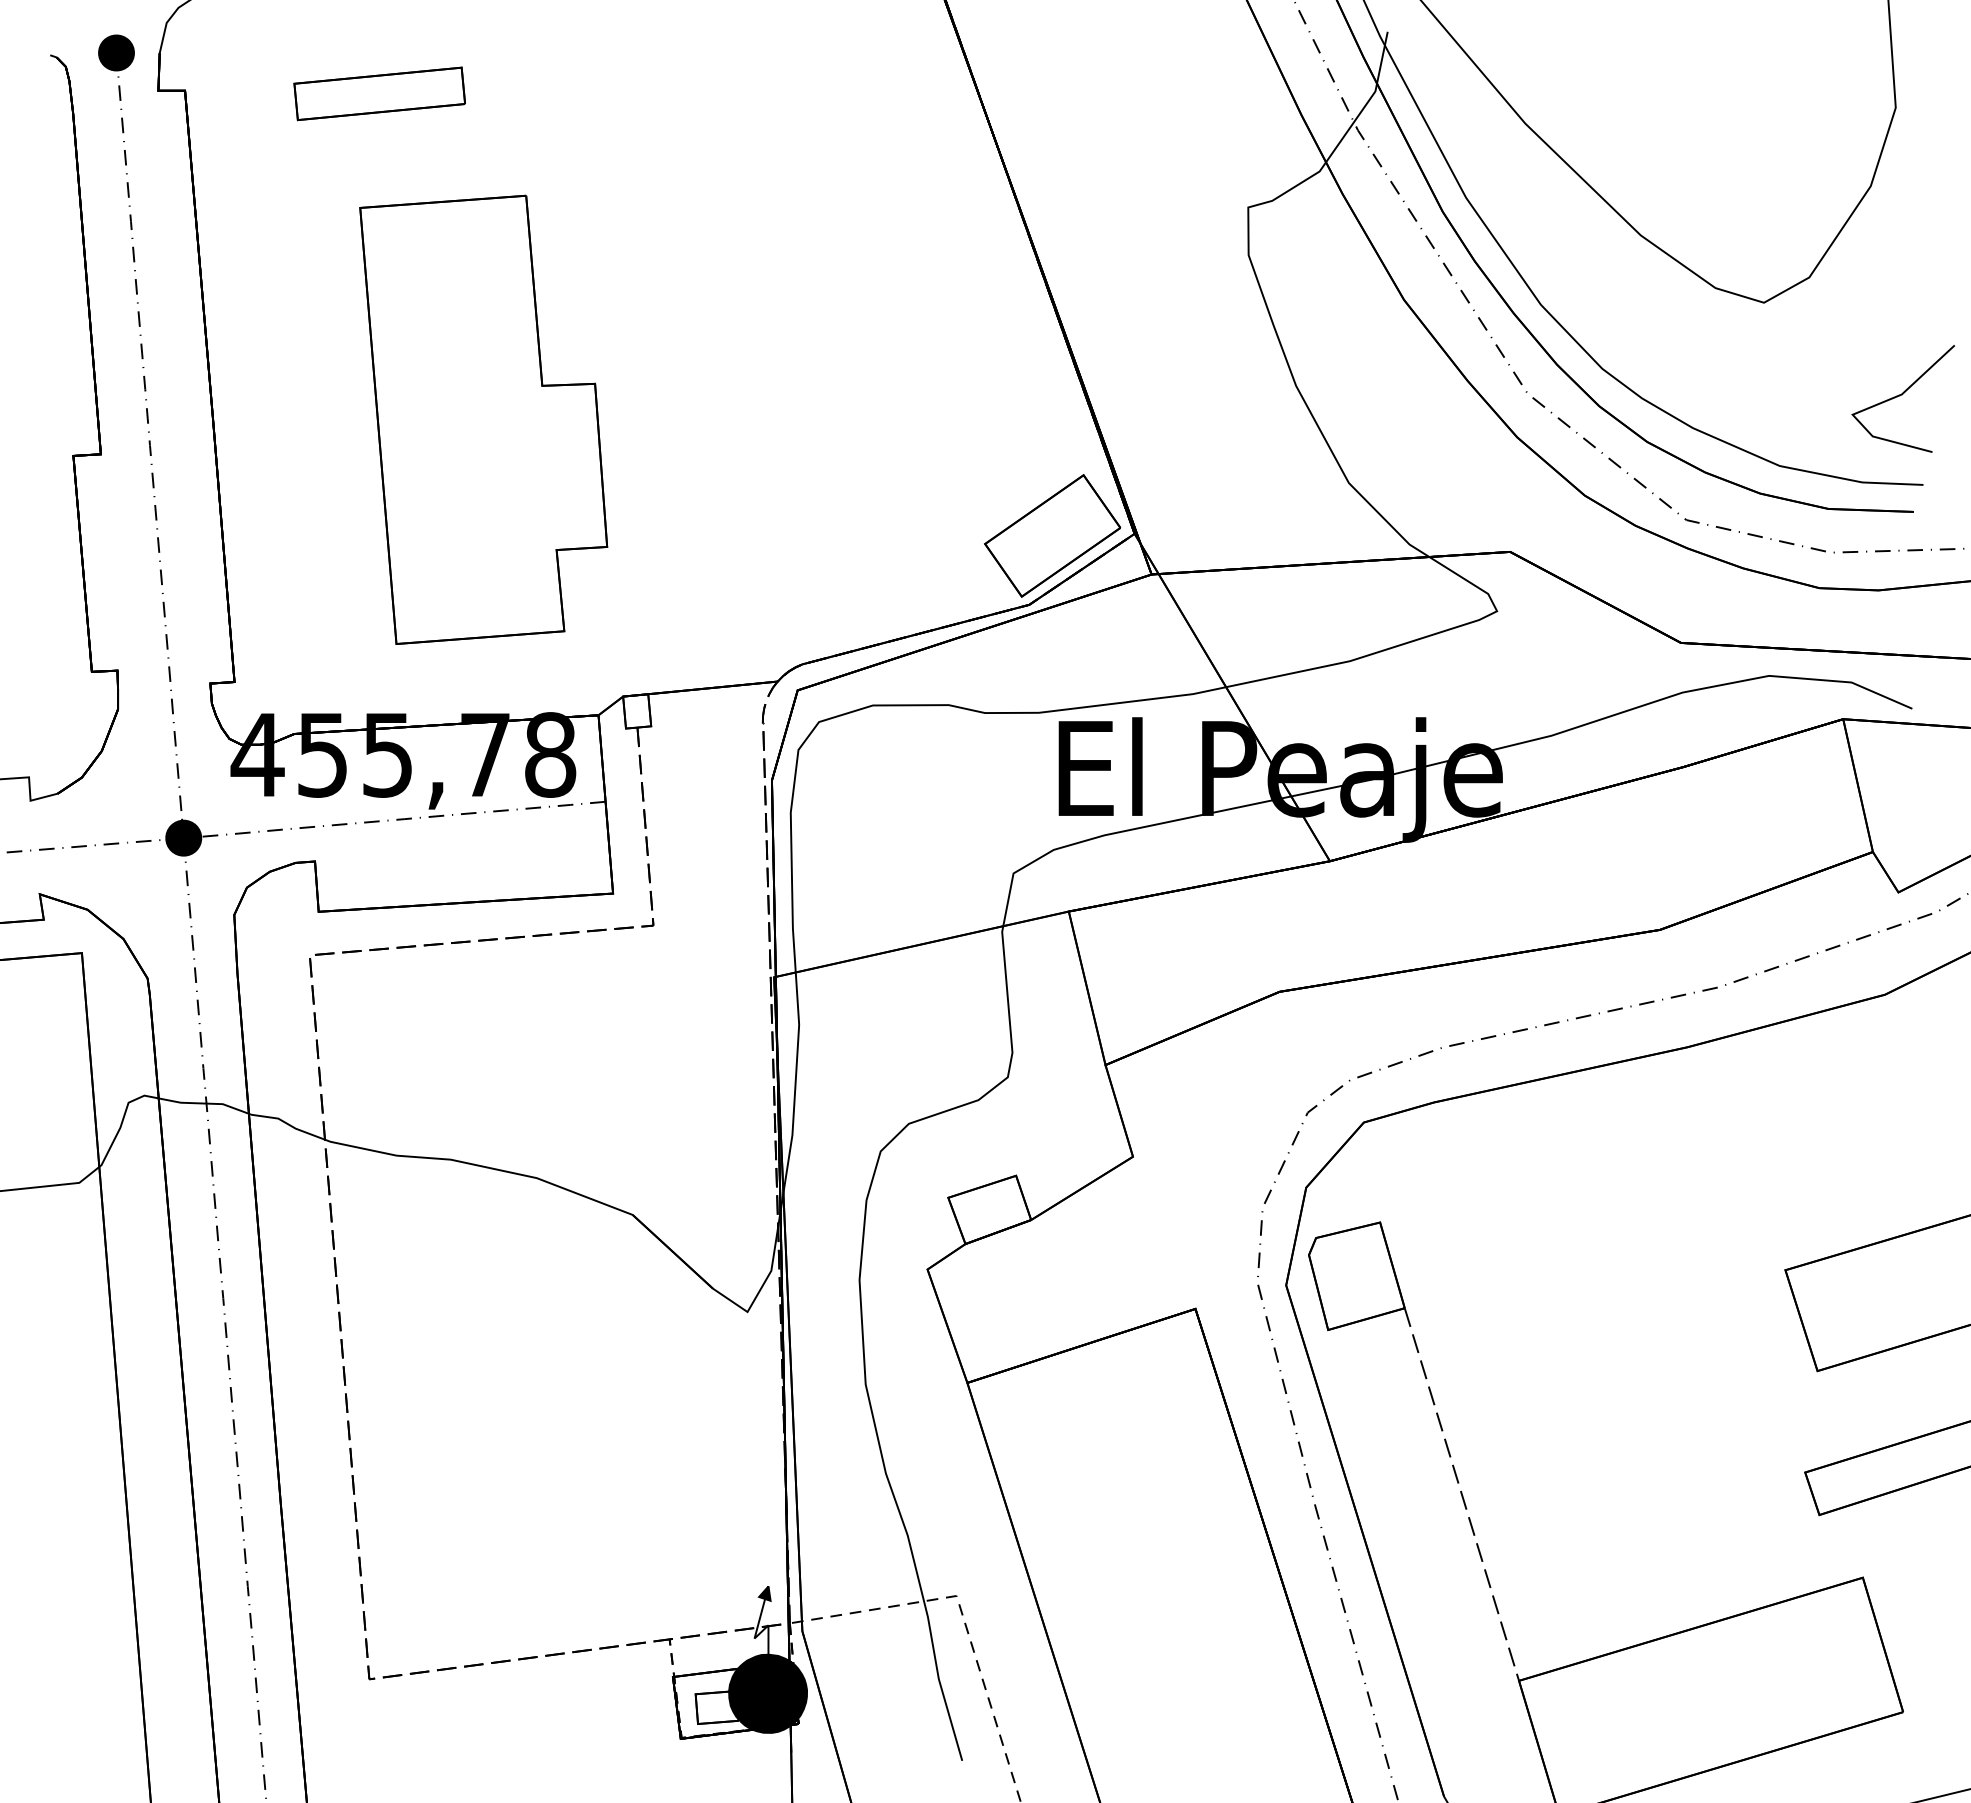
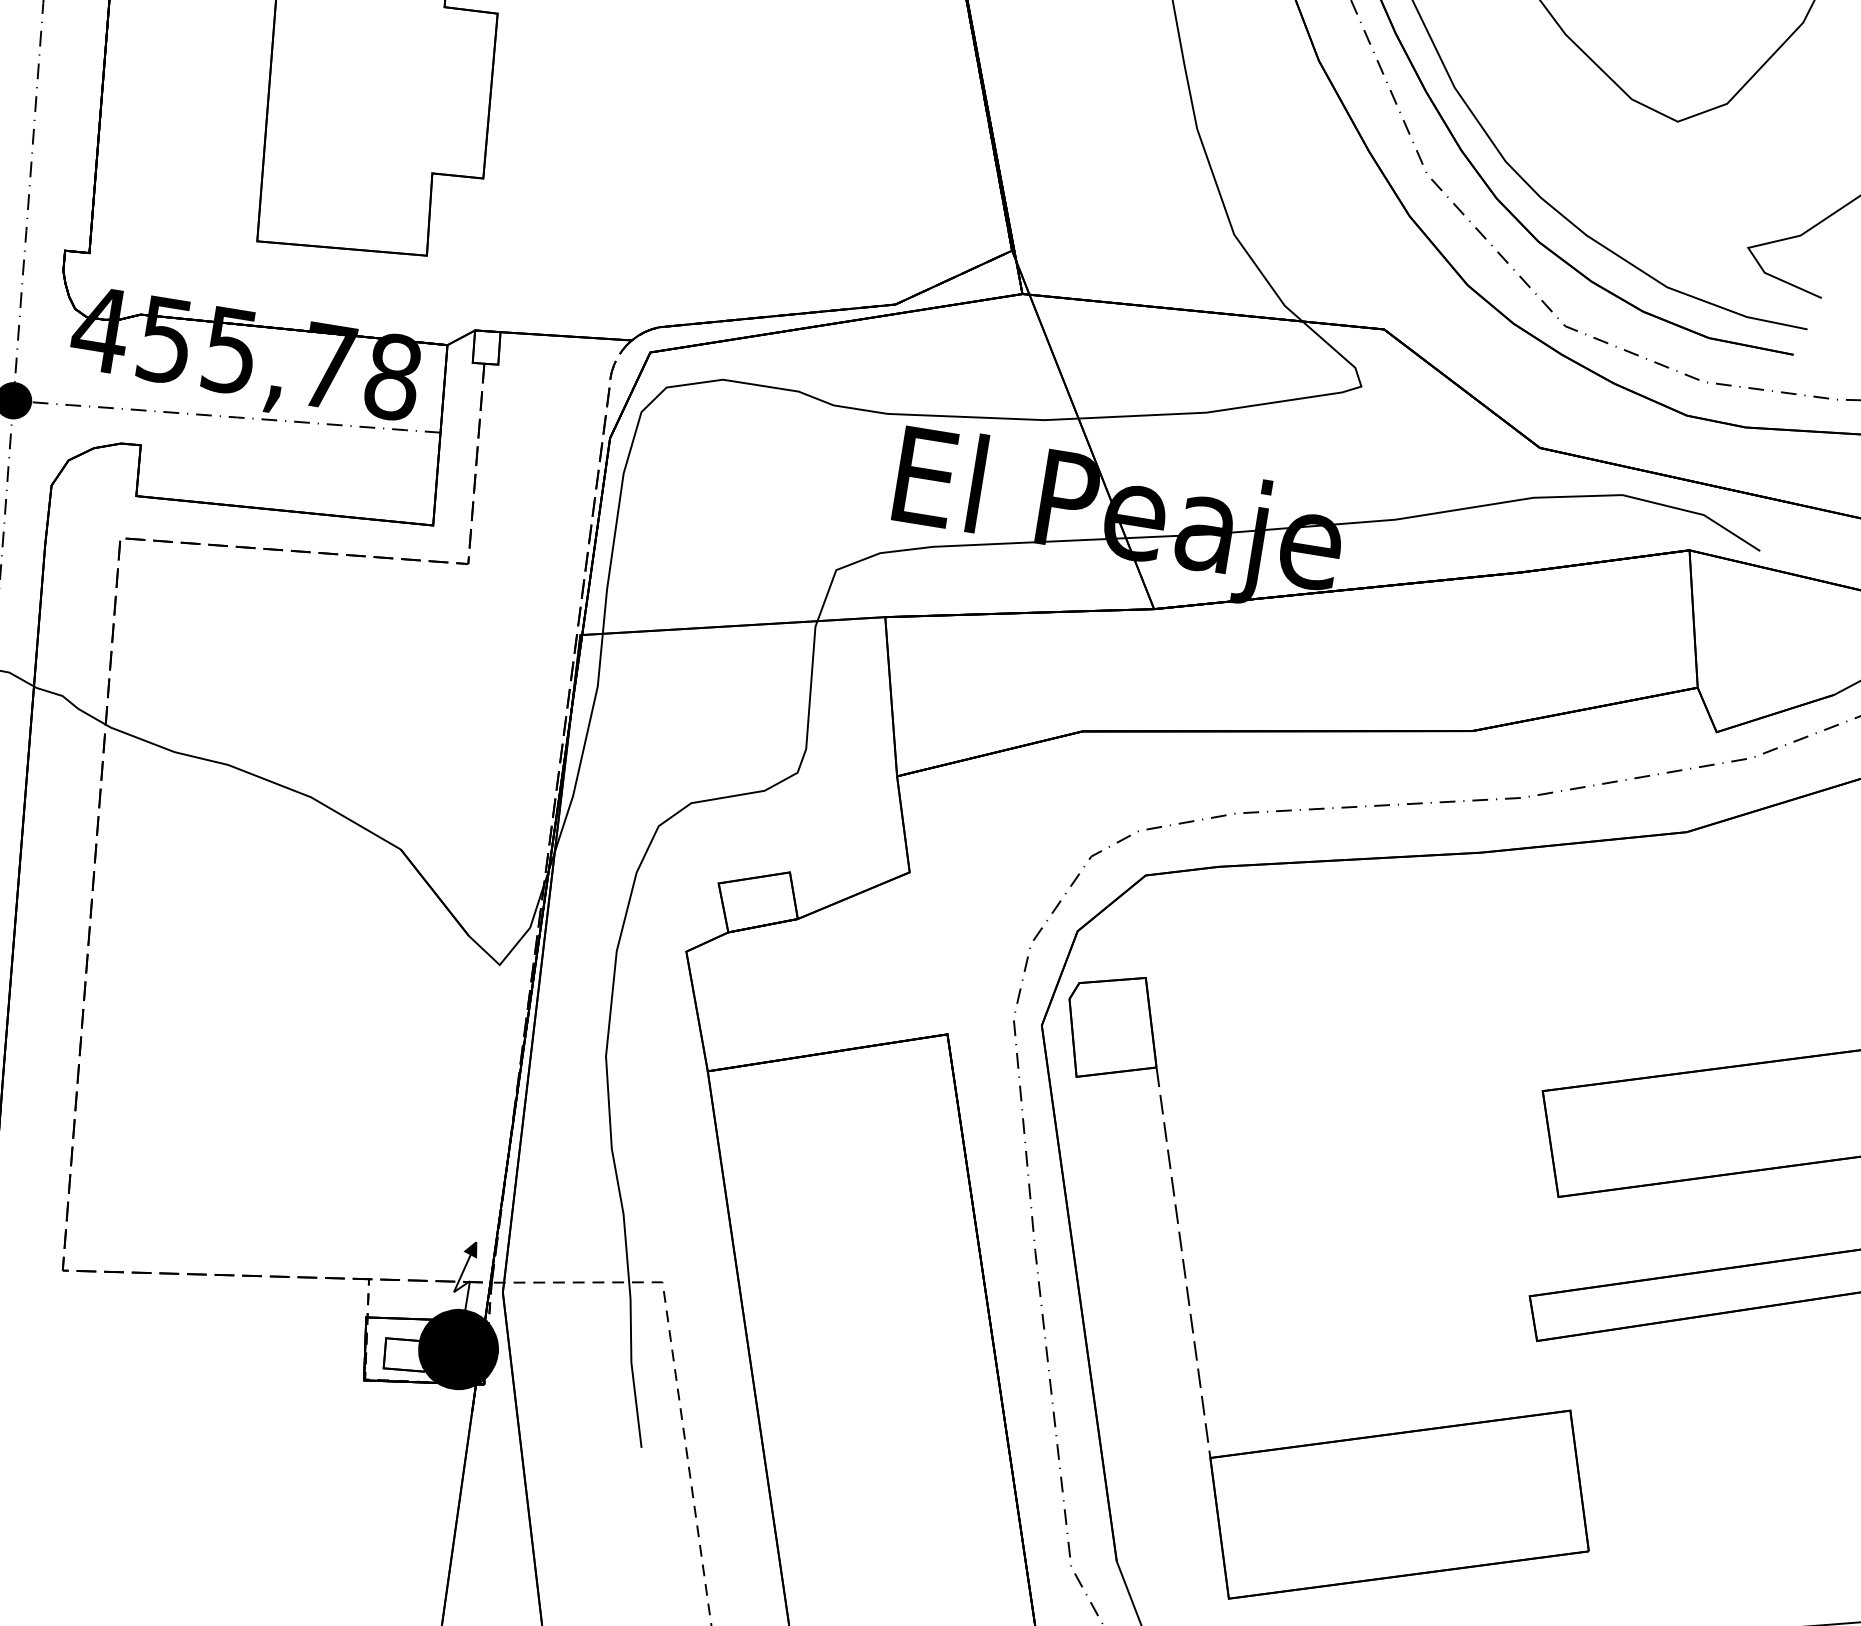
part: (1052, 535) -> (929, 239), removed

